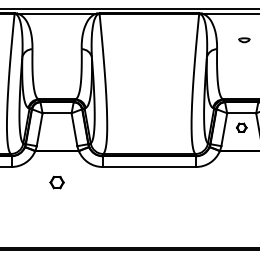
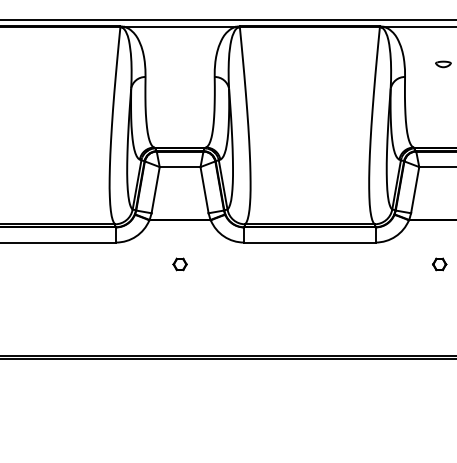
part: (241, 127) -> (439, 264), moved
part: (56, 182) -> (179, 264), size x0.71

